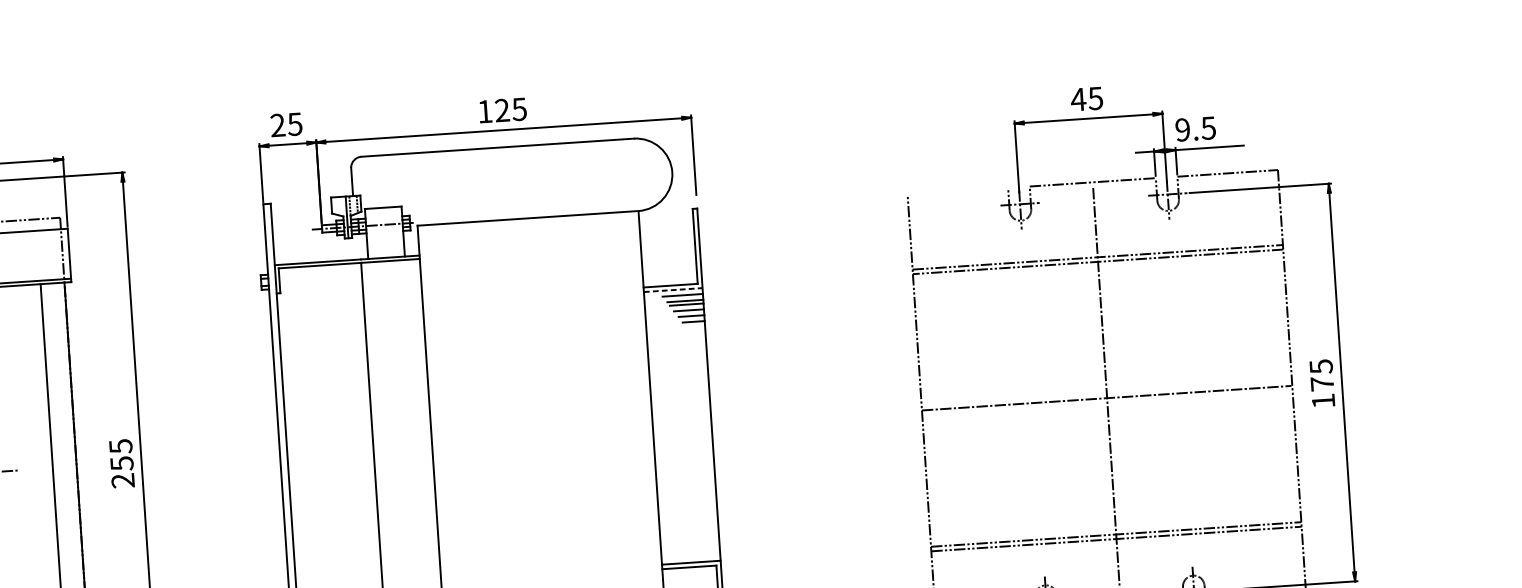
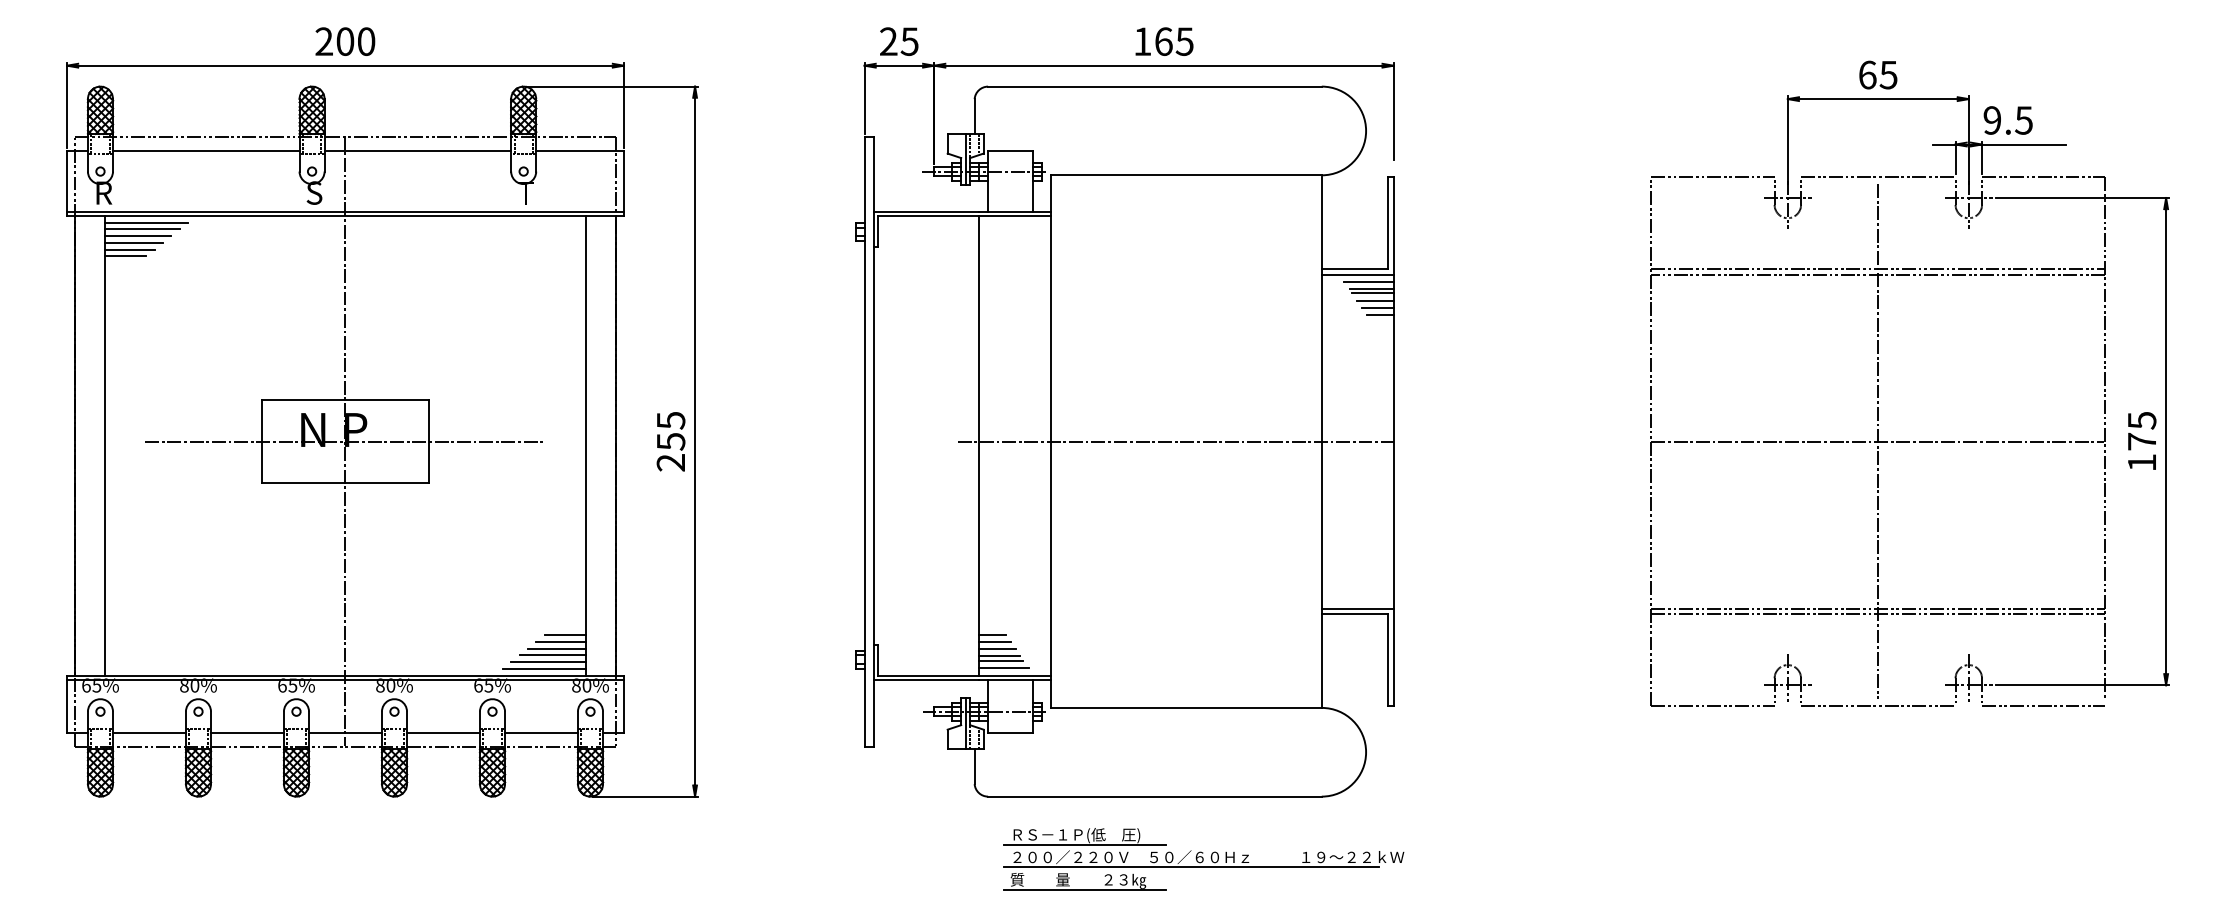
text: (1078, 99) -> (1867, 74), 45 -> 65
text: (502, 110) -> (1163, 41), 125 -> 165
line: (957, 191) -> (1712, 177), added
line: (673, 290) -> (1357, 274), dashed -> solid
line: (533, 436) -> (1175, 441), added

